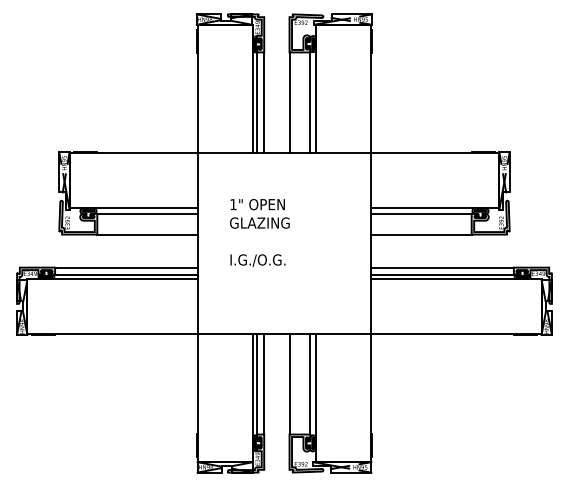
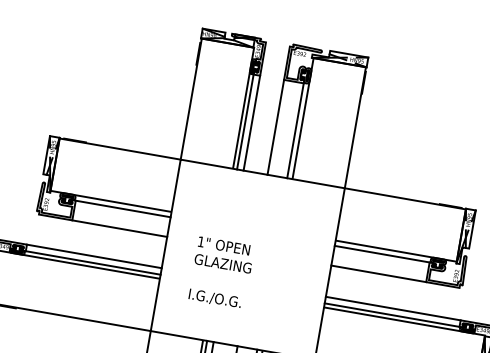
text: (259, 232) -> (221, 272), moved

